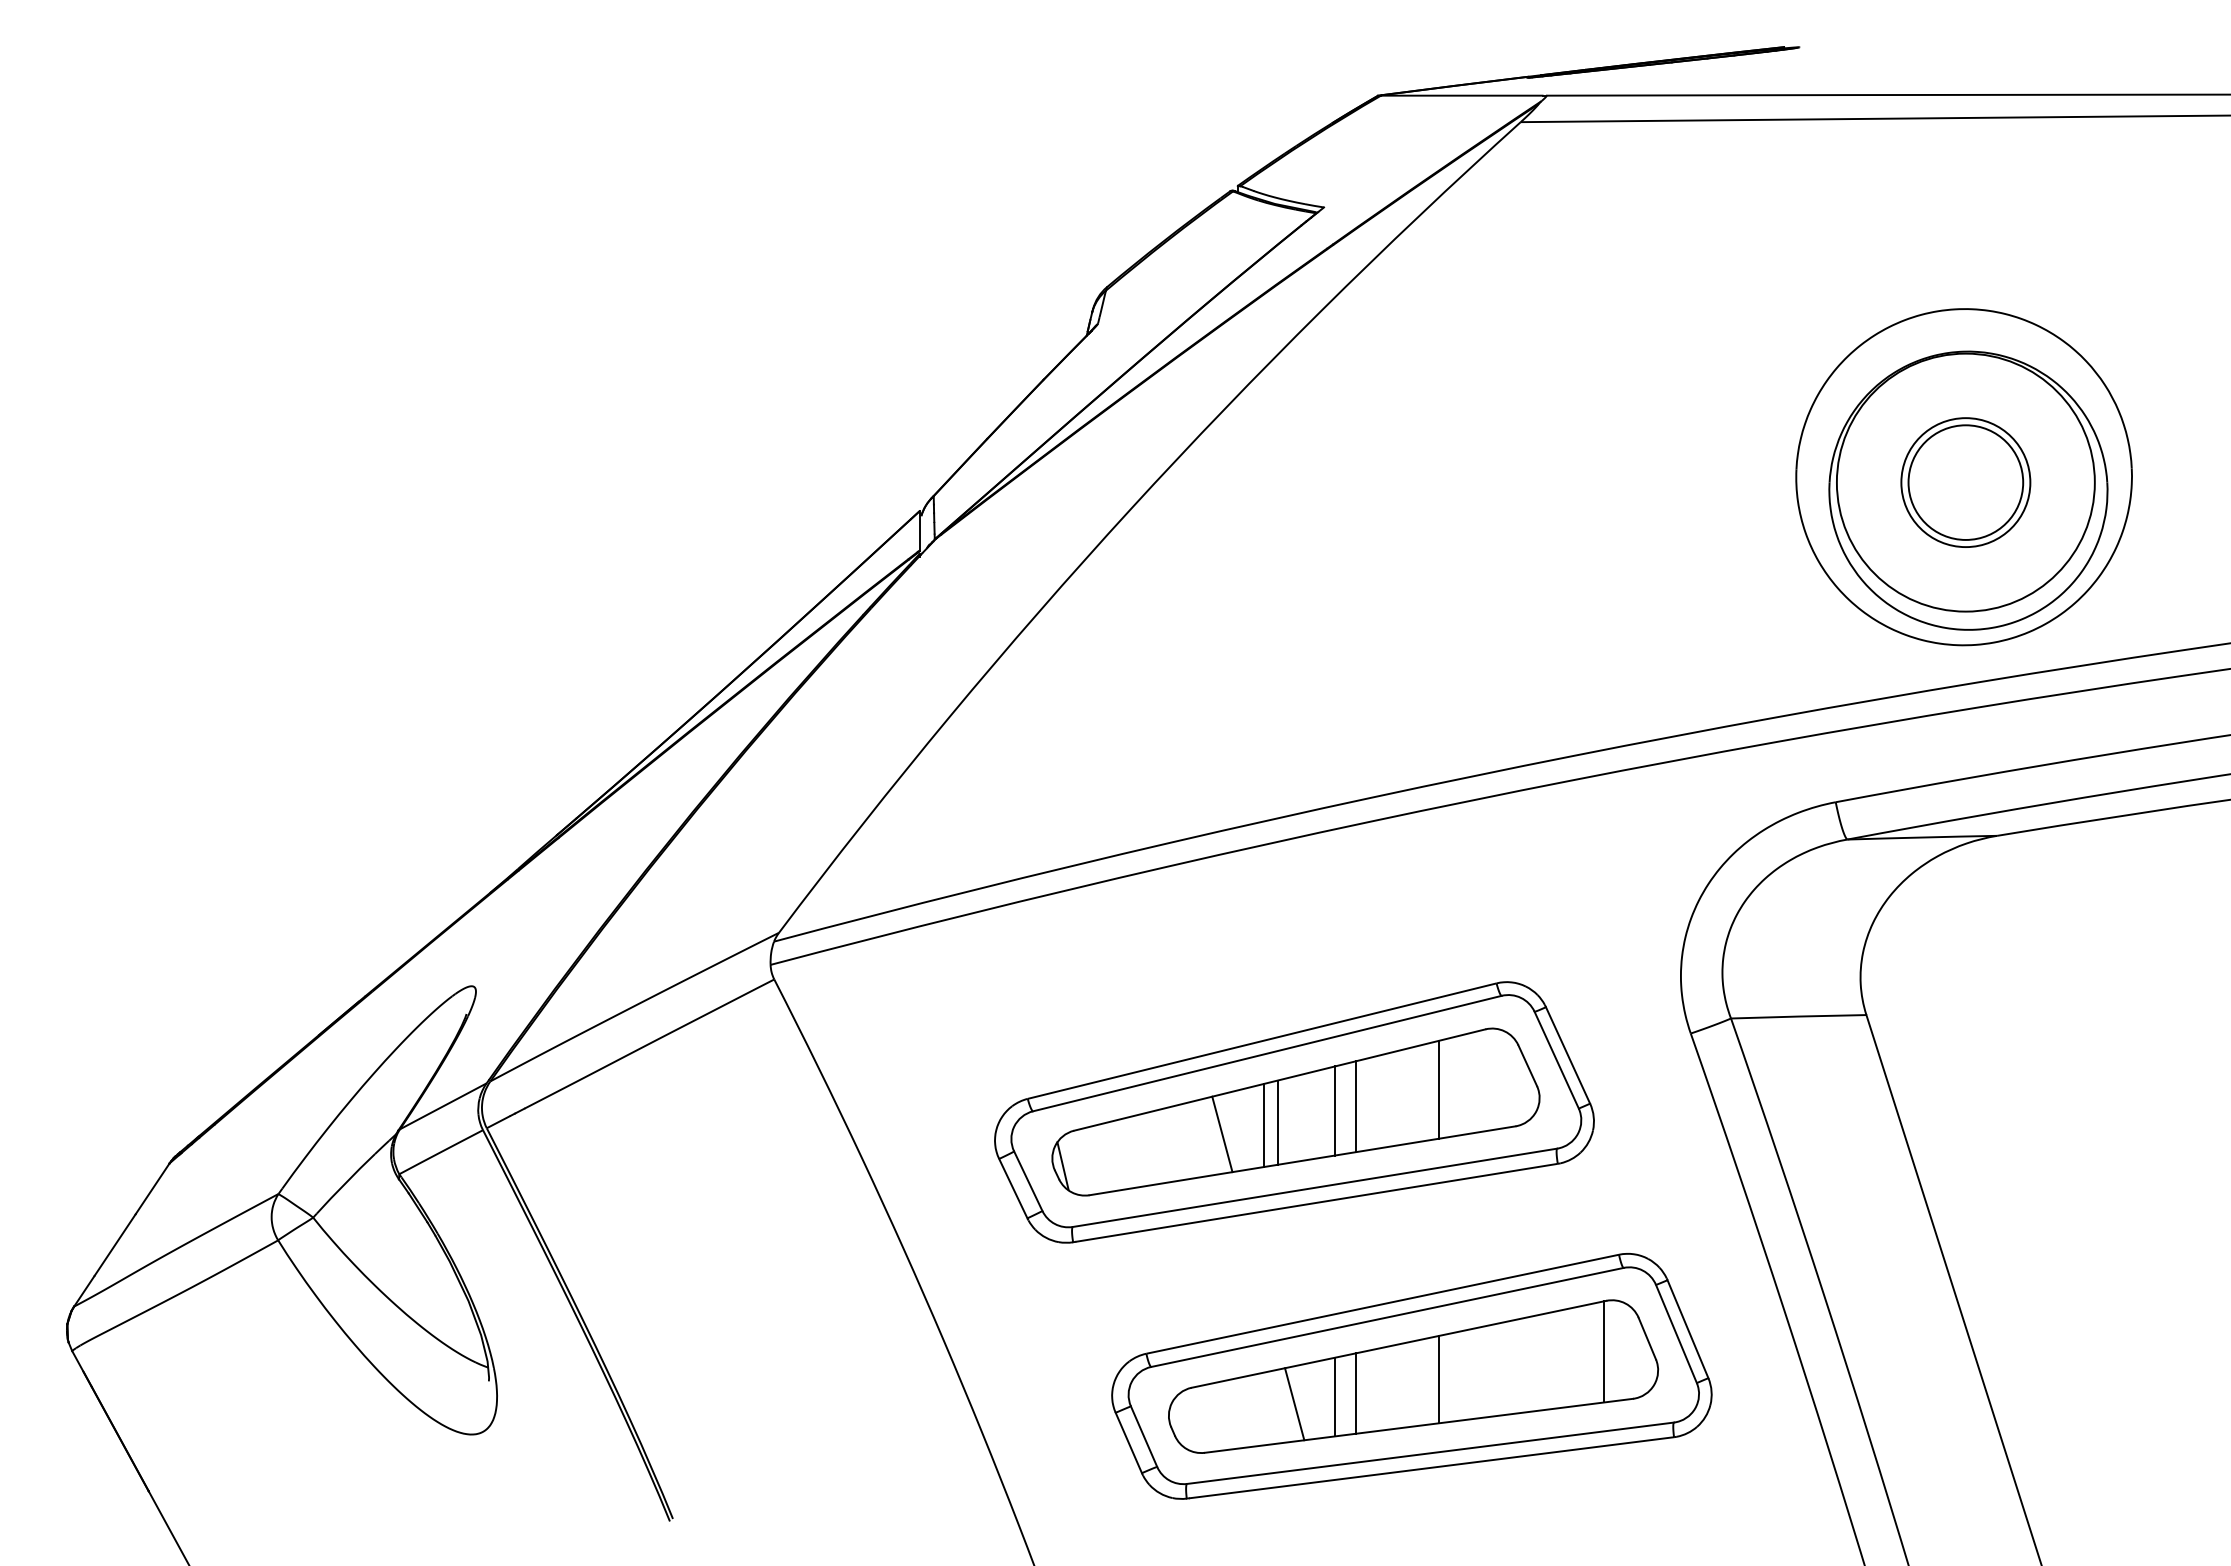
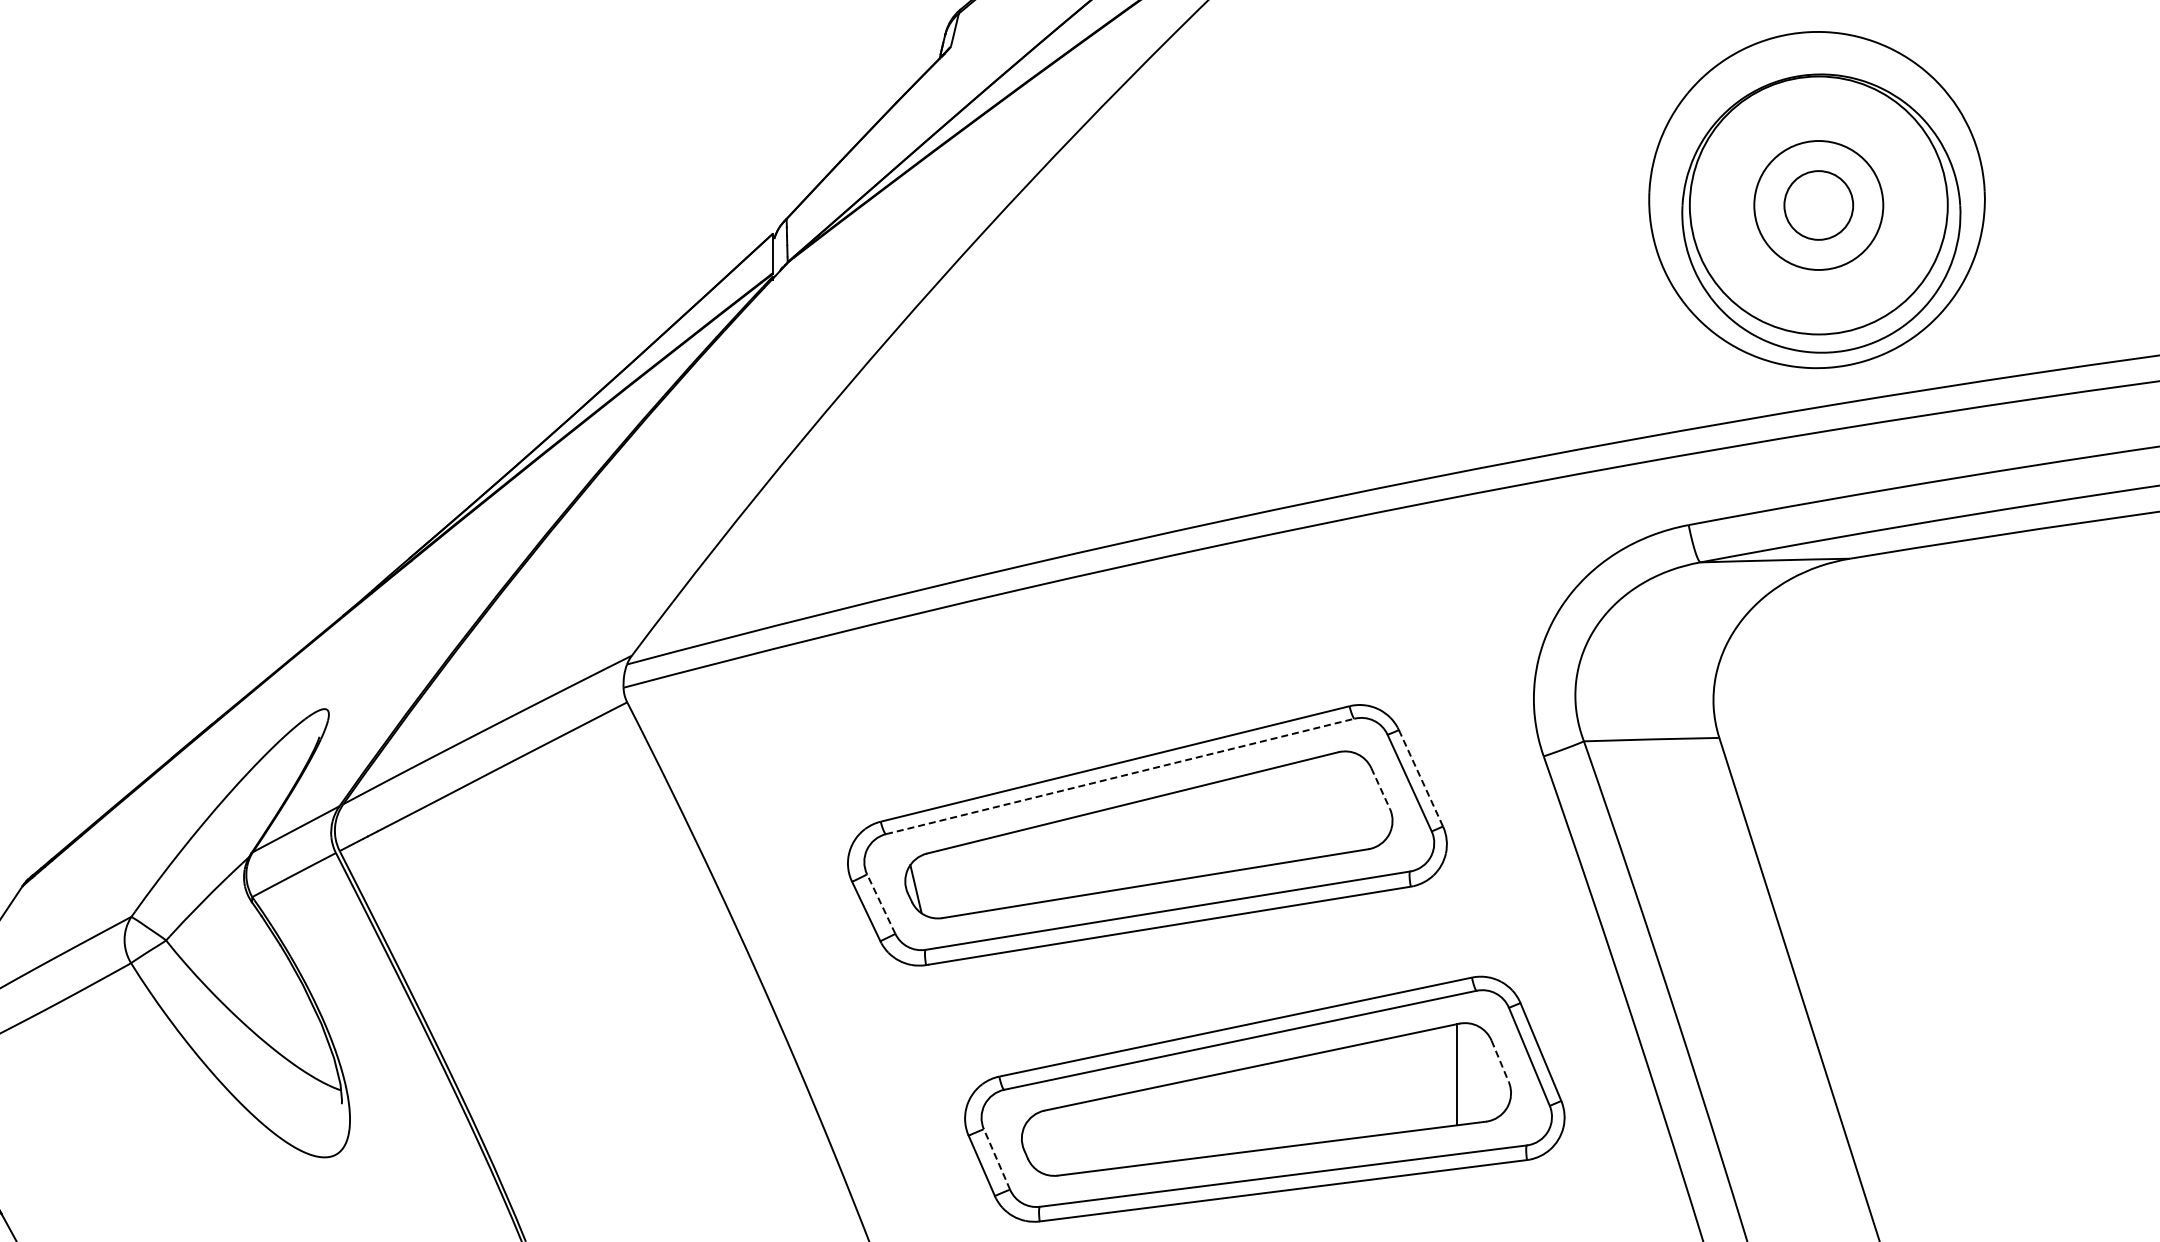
circle: (1965, 482) -> (1818, 205), size x0.6
line: (1267, 1053) -> (1120, 776), solid -> dashed
line: (1568, 1055) -> (1421, 778), solid -> dashed
line: (1527, 1066) -> (1380, 789), solid -> dashed
line: (1438, 1089) -> (1291, 812), removed
line: (1356, 1106) -> (1209, 829), removed
line: (1335, 1110) -> (1188, 833), removed
line: (1277, 1122) -> (1130, 845), removed
line: (1263, 1125) -> (1116, 848), removed
line: (1222, 1134) -> (1075, 857), removed
line: (1028, 1181) -> (881, 904), solid -> dashed
line: (1647, 1339) -> (1500, 1062), solid -> dashed
line: (1438, 1379) -> (1291, 1102), removed
line: (1356, 1393) -> (1209, 1116), removed
line: (1335, 1396) -> (1188, 1119), removed
line: (1294, 1404) -> (1147, 1127), removed
line: (1144, 1436) -> (997, 1159), solid -> dashed

